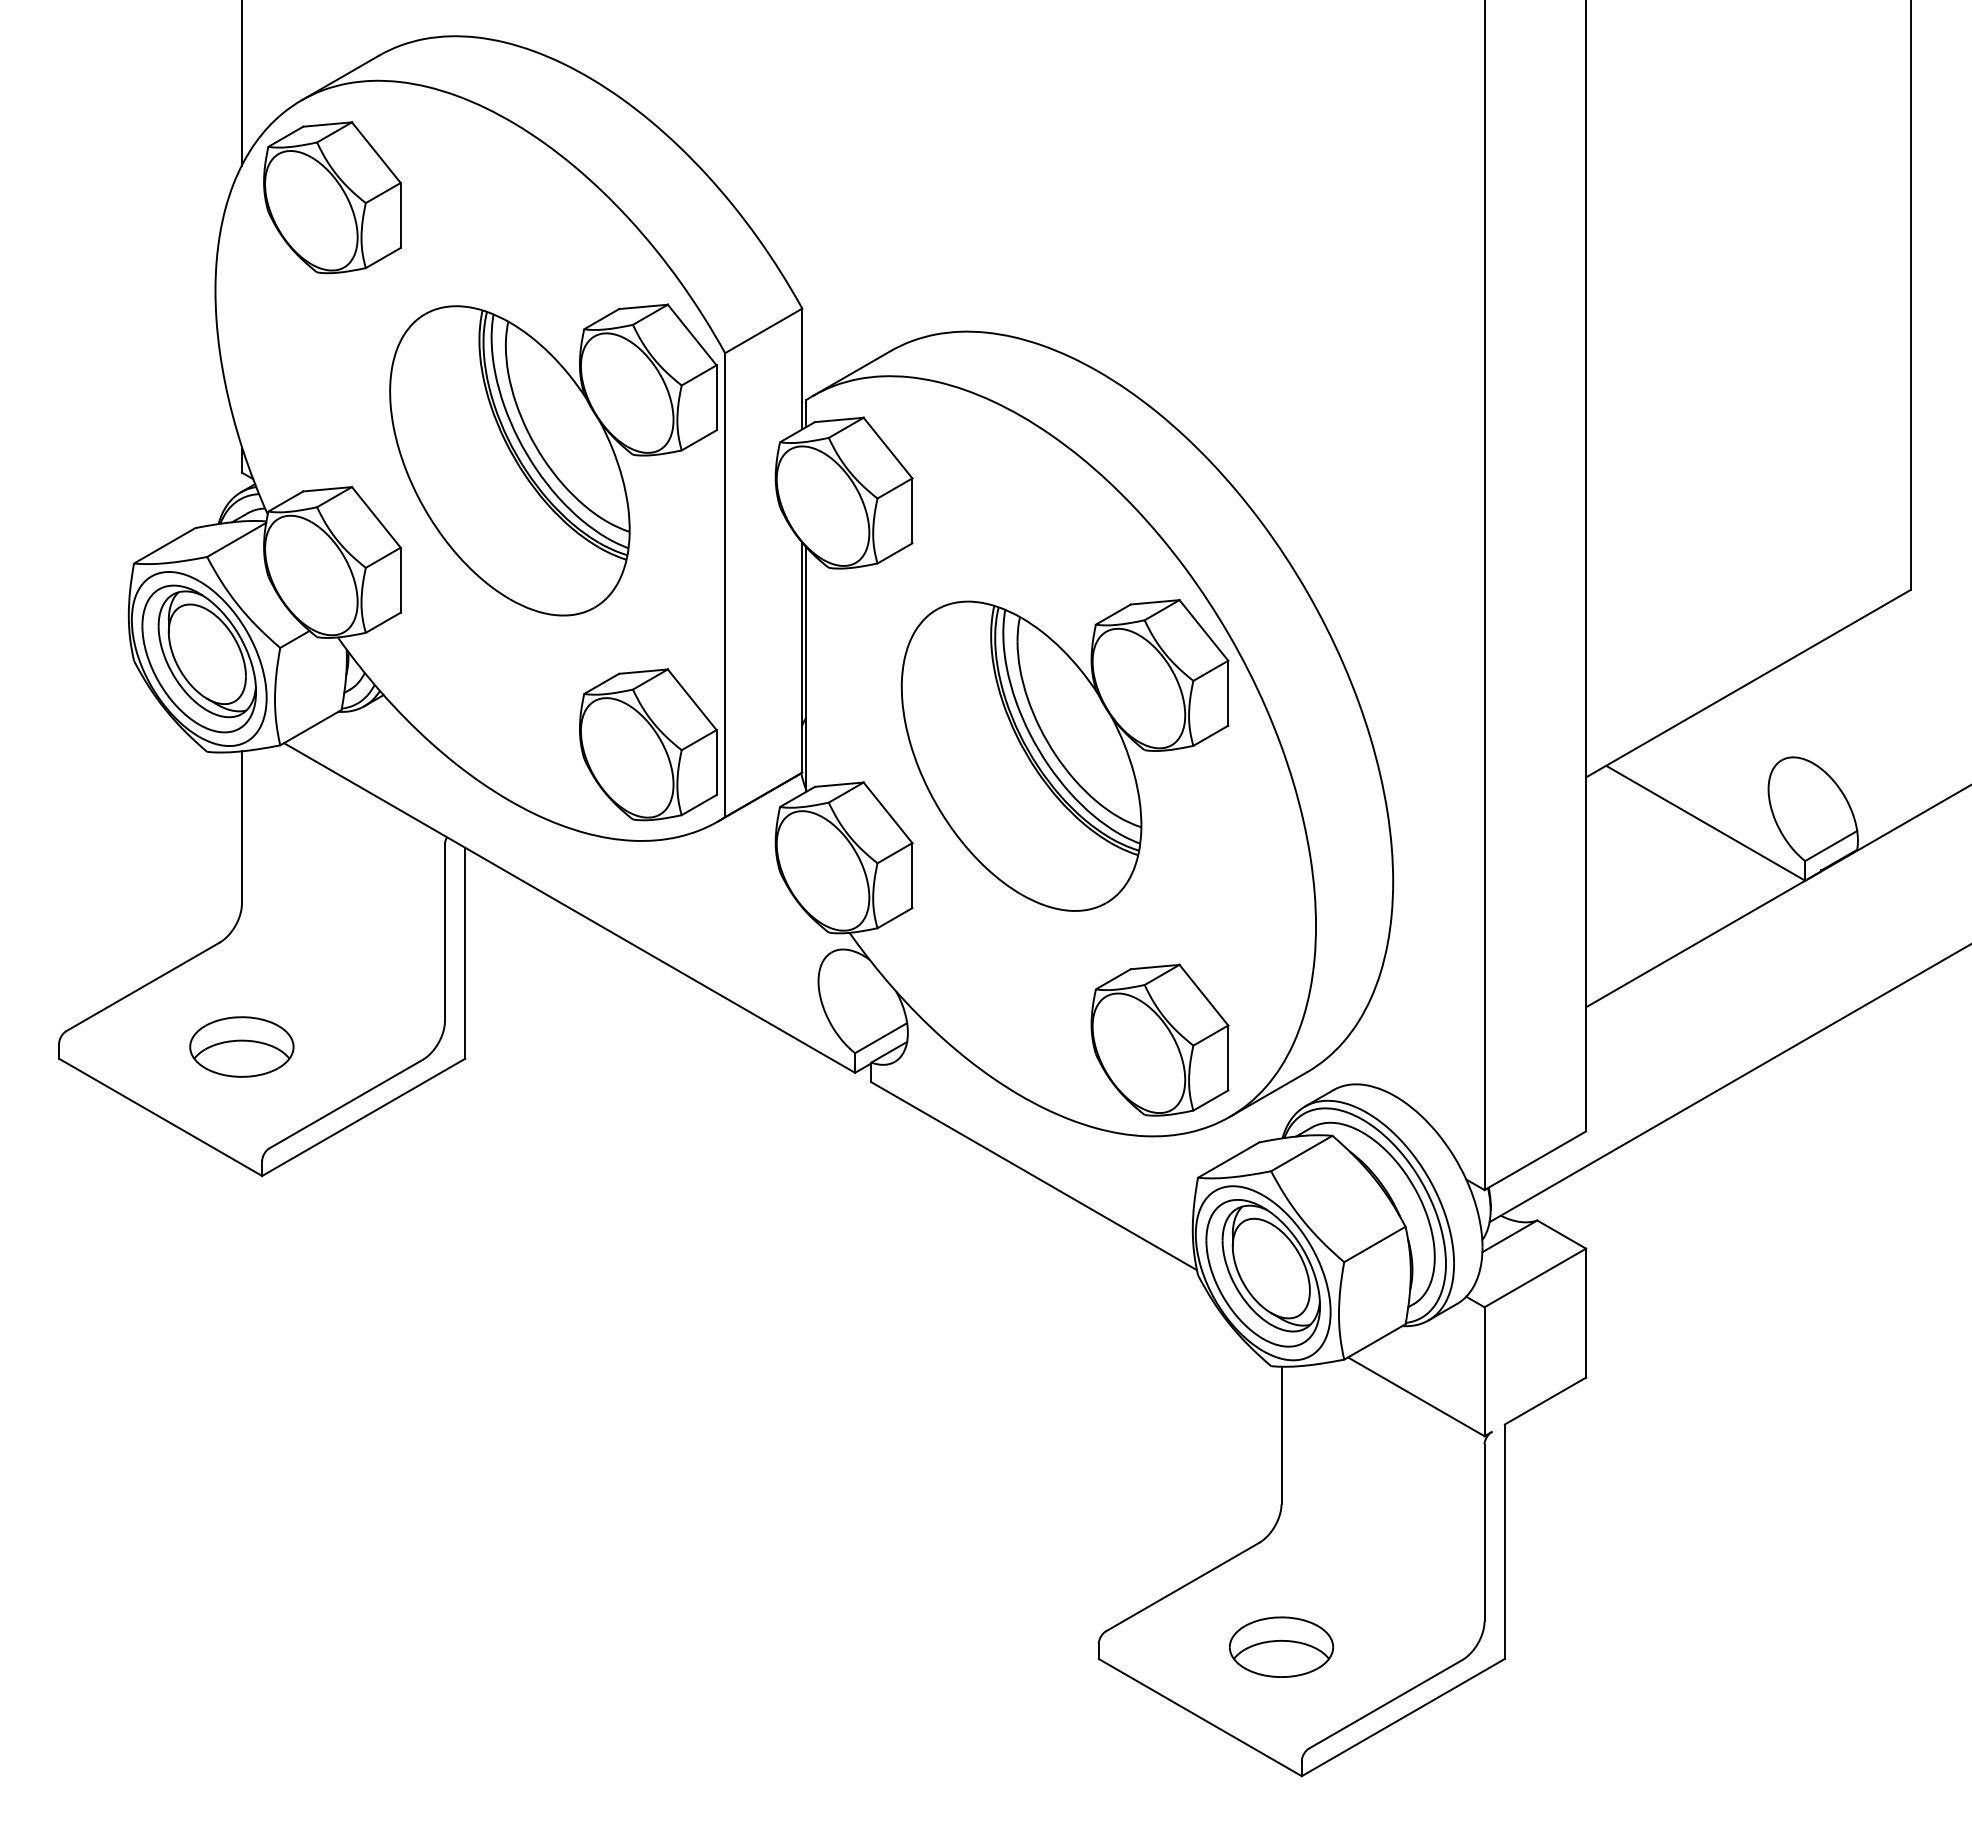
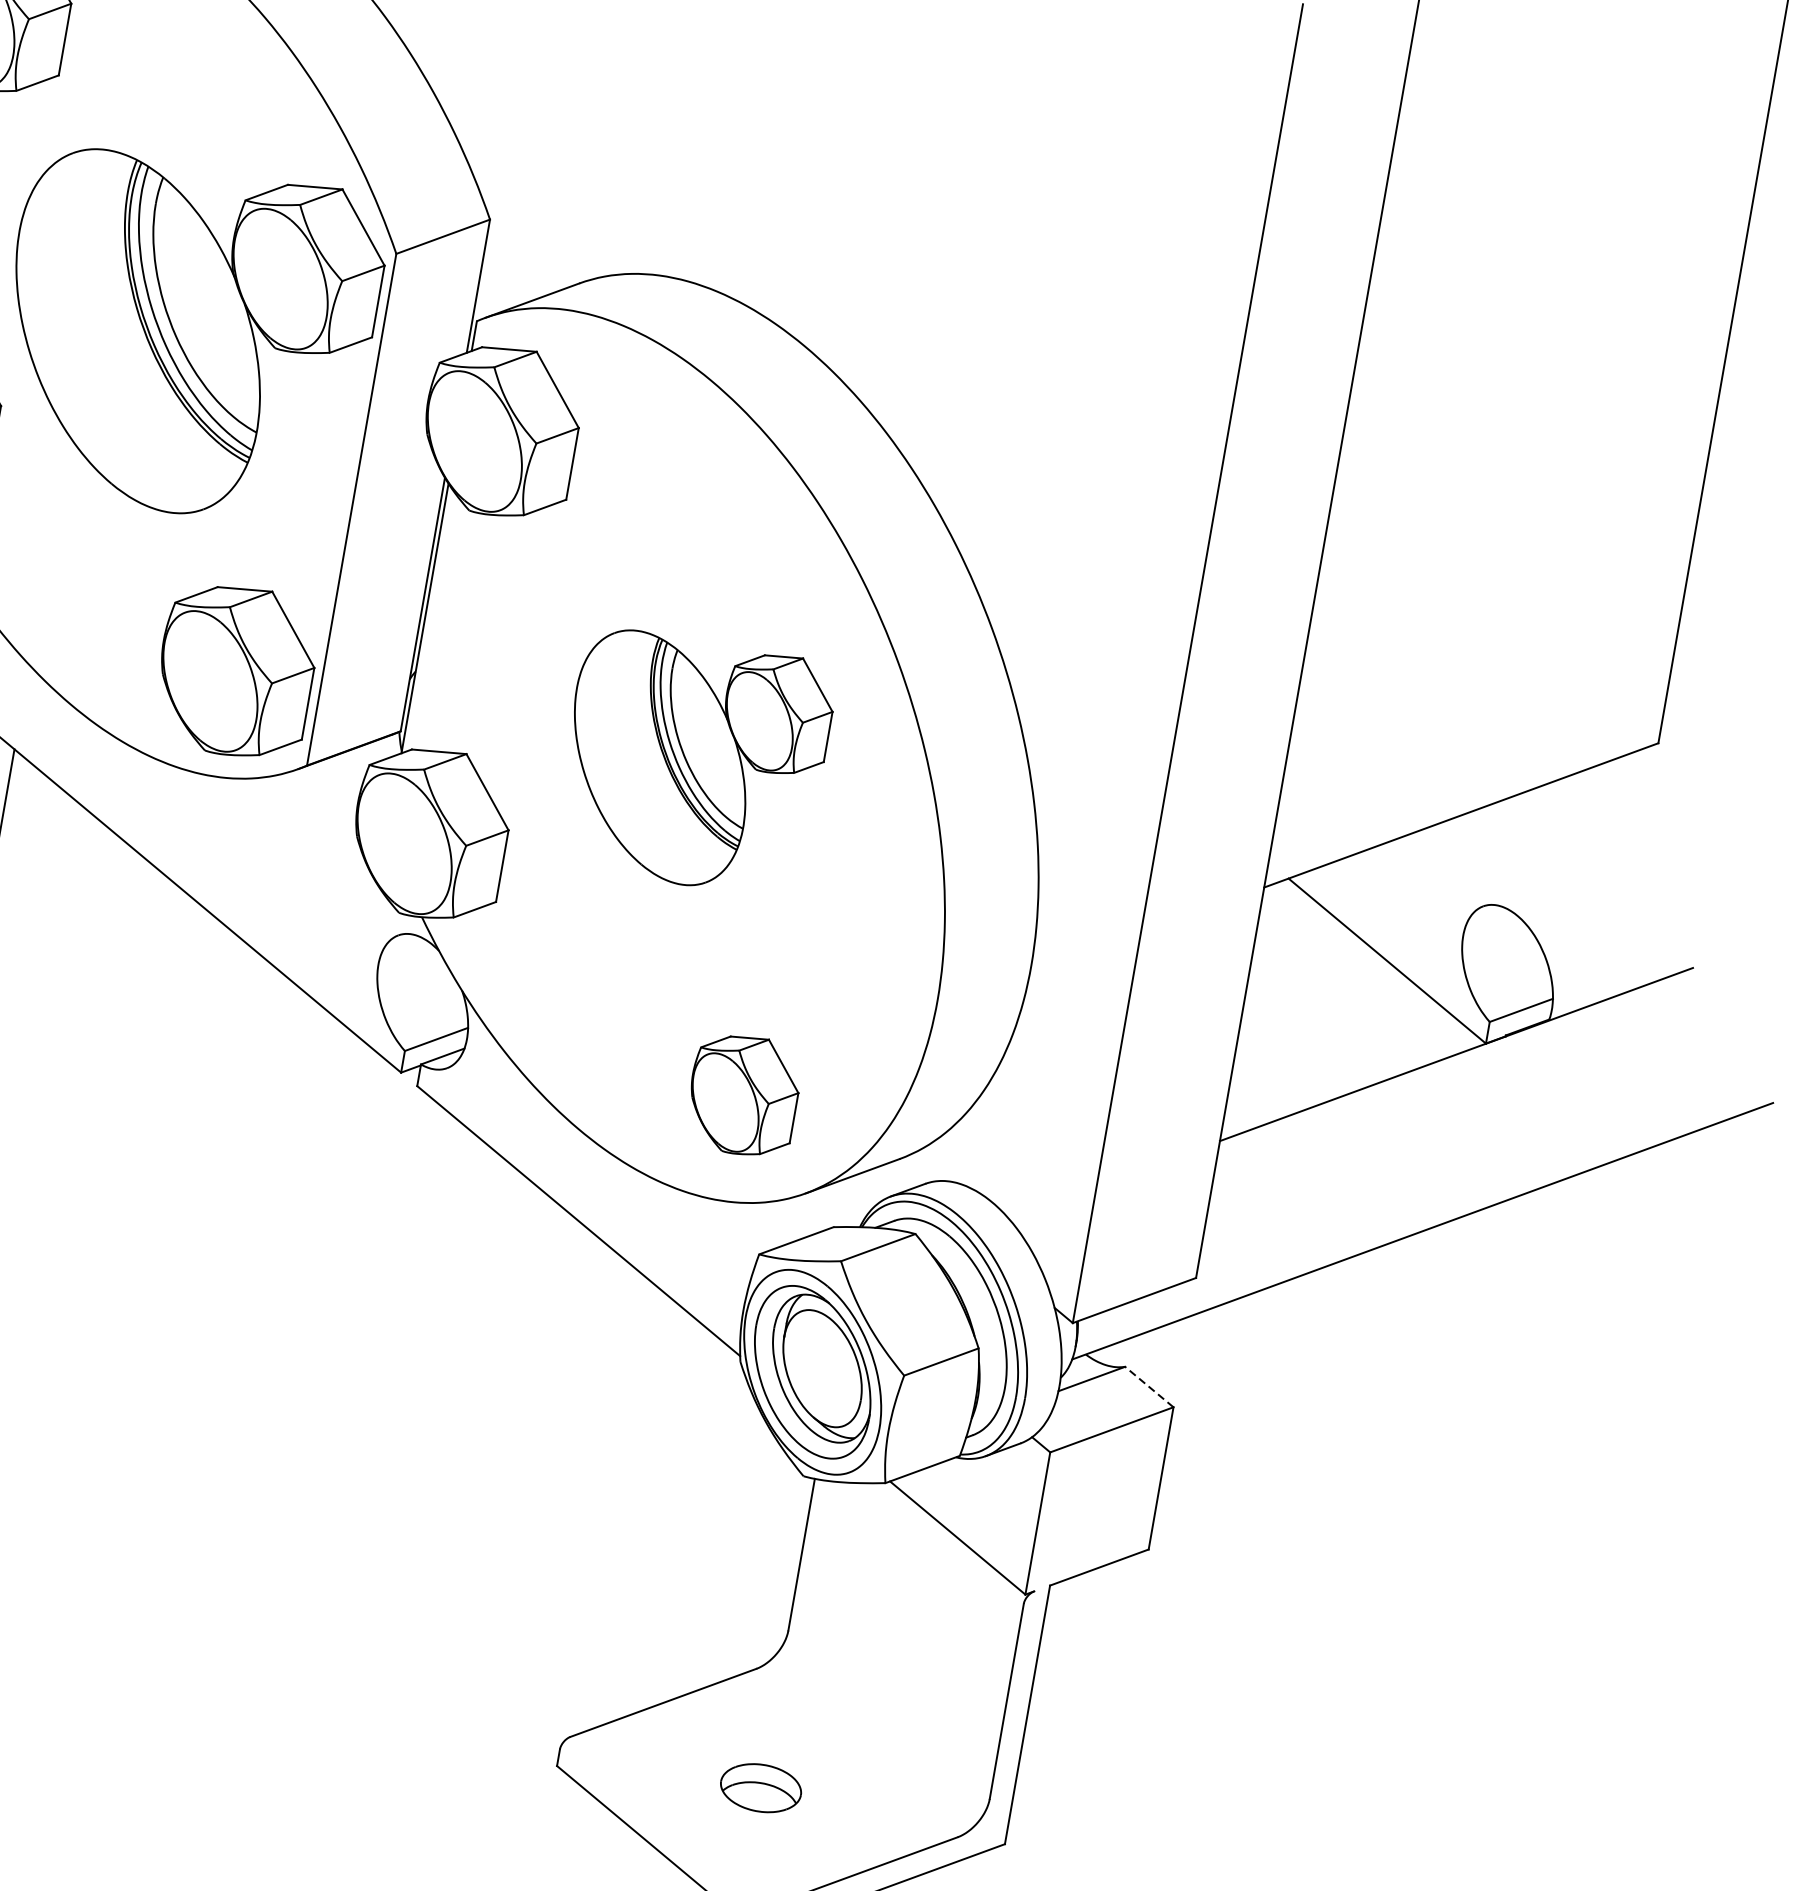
part: (1064, 755) -> (693, 762), size x0.7
part: (1159, 1039) -> (743, 1094), size x0.7
line: (1561, 1234) -> (1149, 1386), solid -> dashed
part: (1281, 1646) -> (761, 1787), size x0.7

